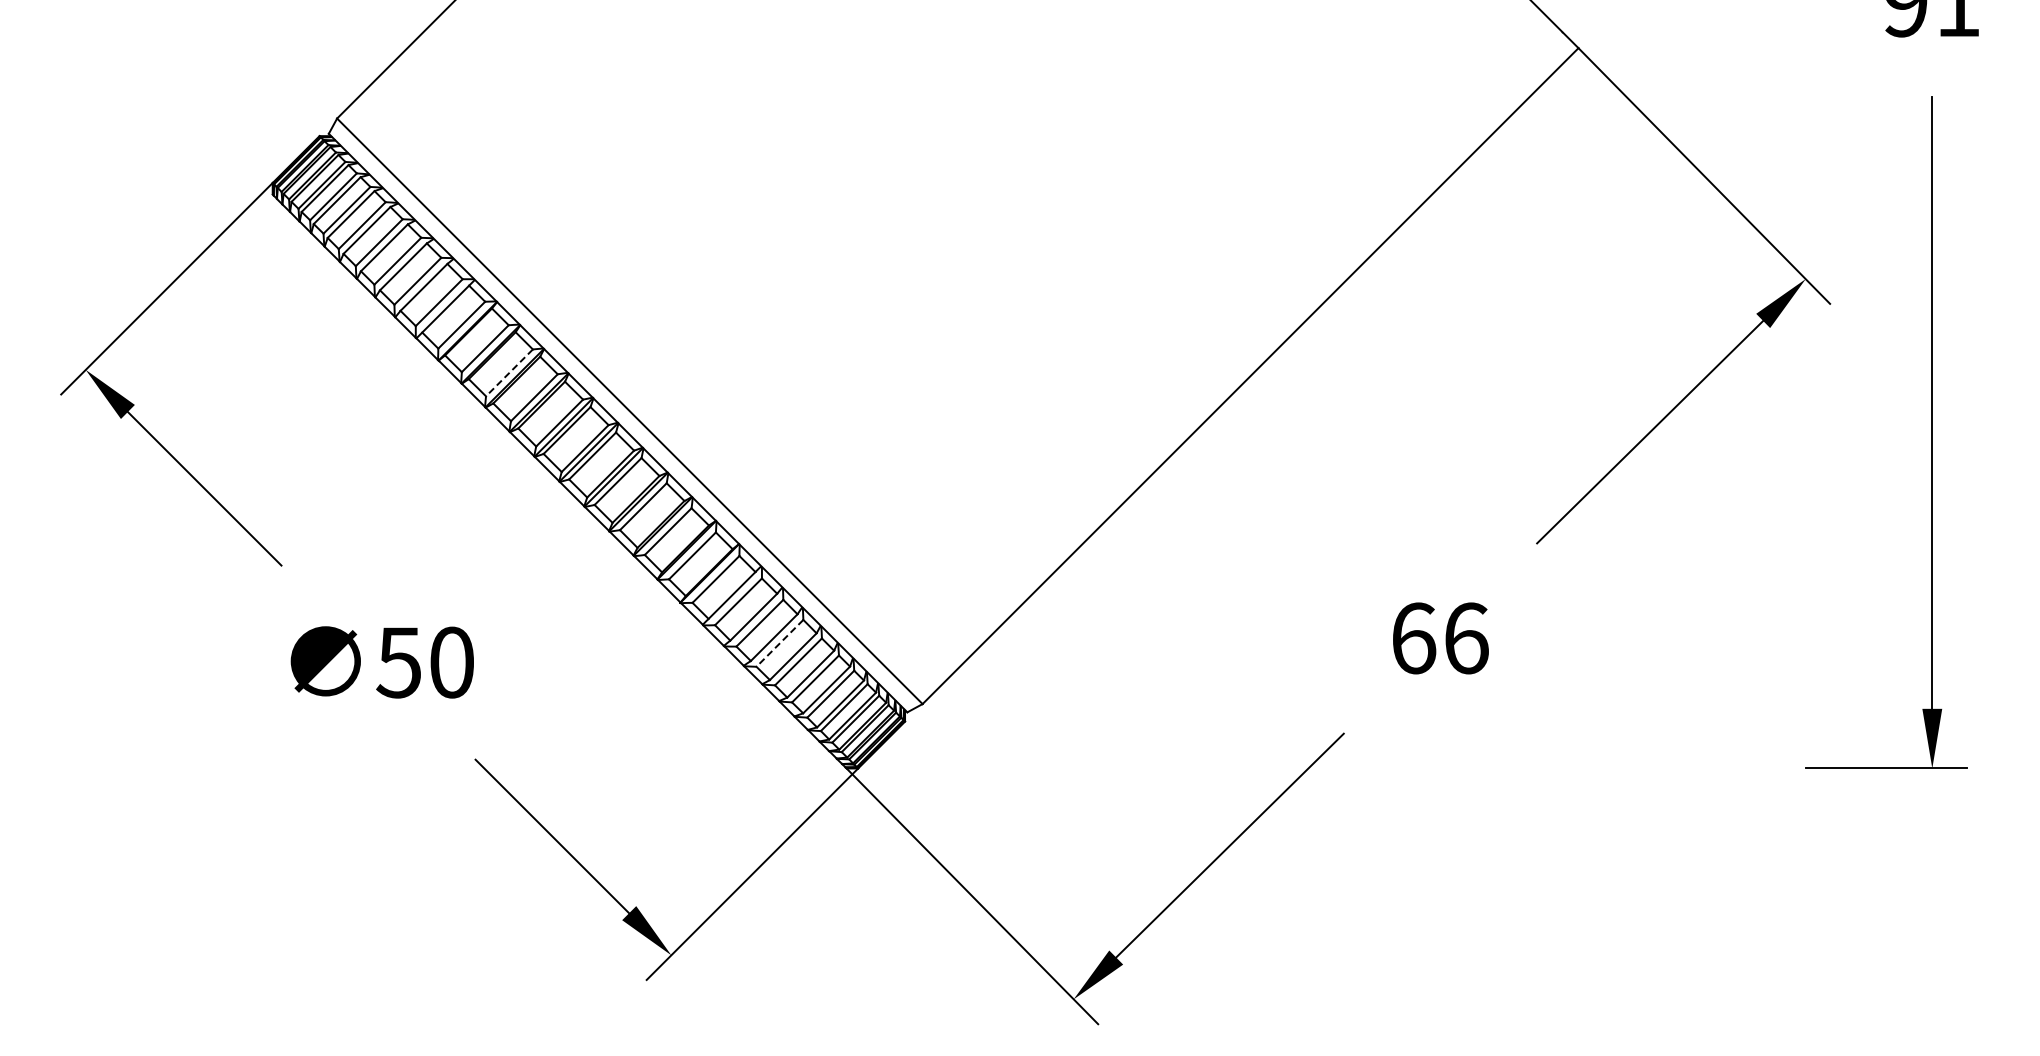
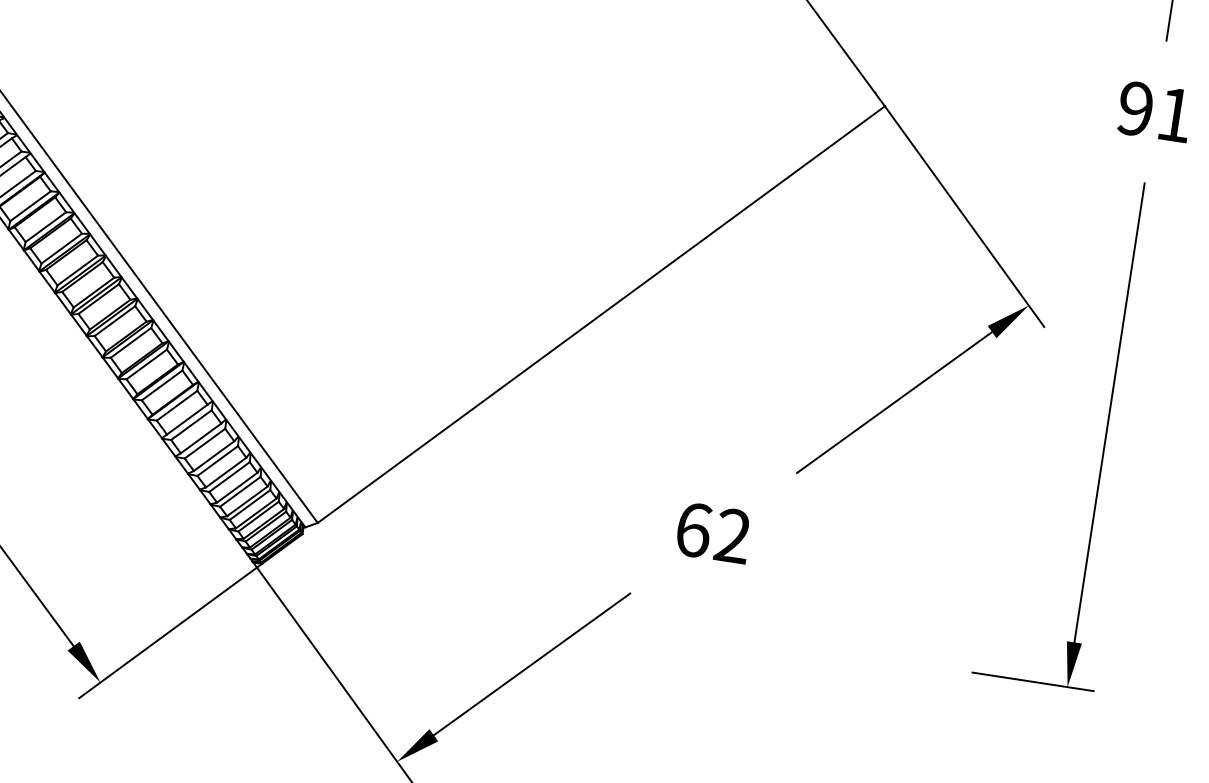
line: (509, 373) -> (45, 227), dashed -> solid
text: (1466, 638) -> (733, 536), 66 -> 62
line: (779, 643) -> (217, 461), dashed -> solid

